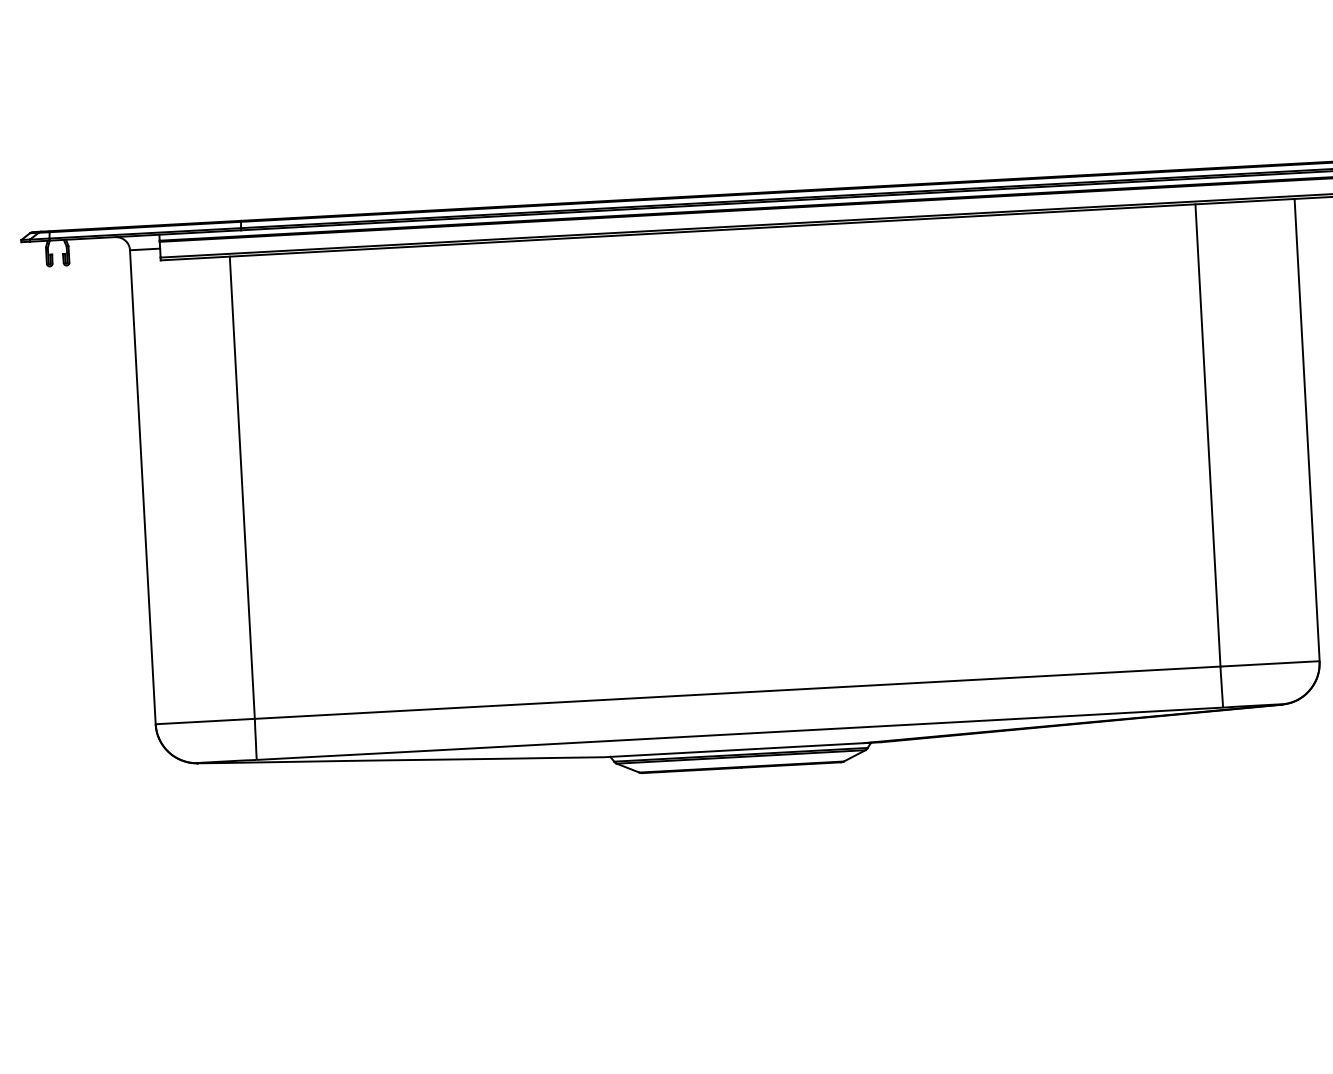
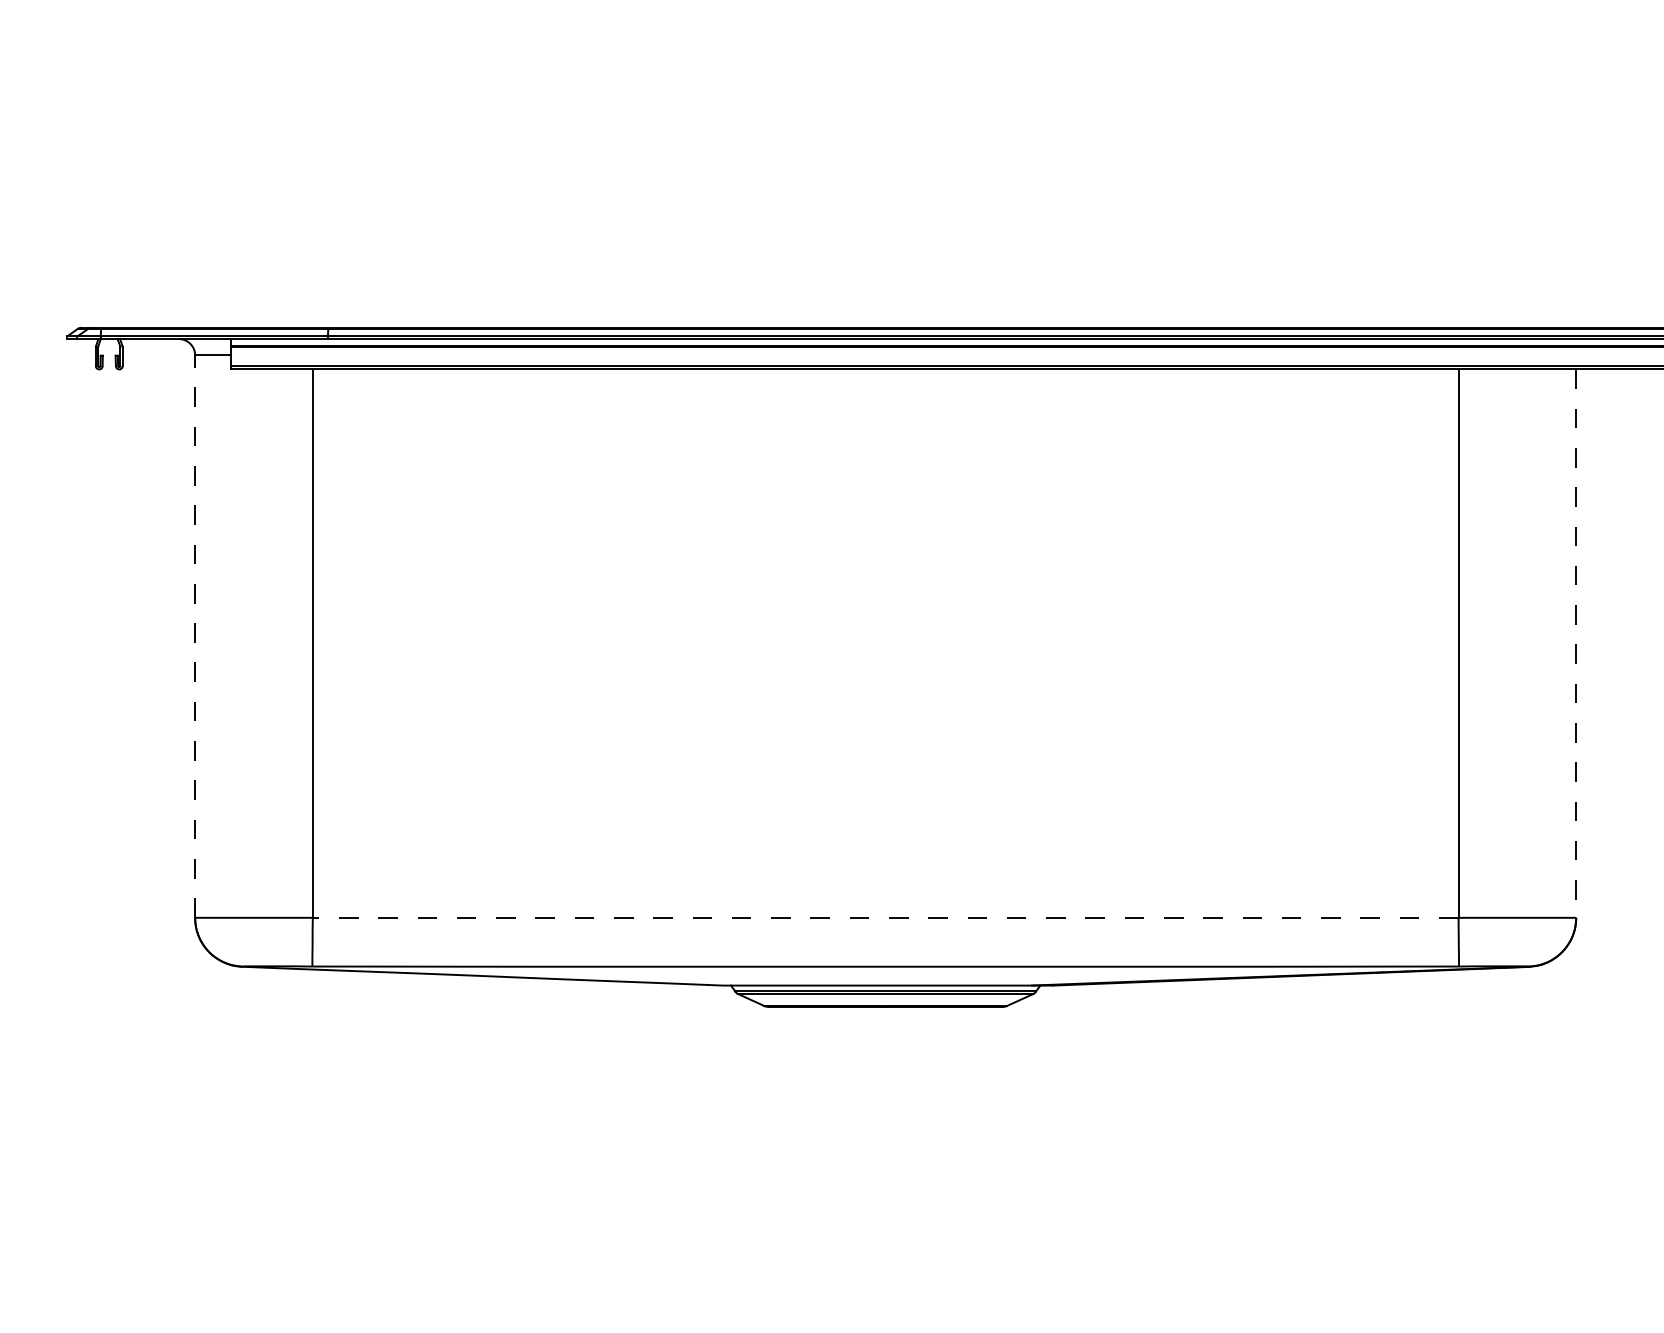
line: (1307, 430) -> (1576, 644), solid -> dashed
line: (143, 487) -> (195, 636), solid -> dashed
line: (737, 692) -> (885, 917), solid -> dashed

